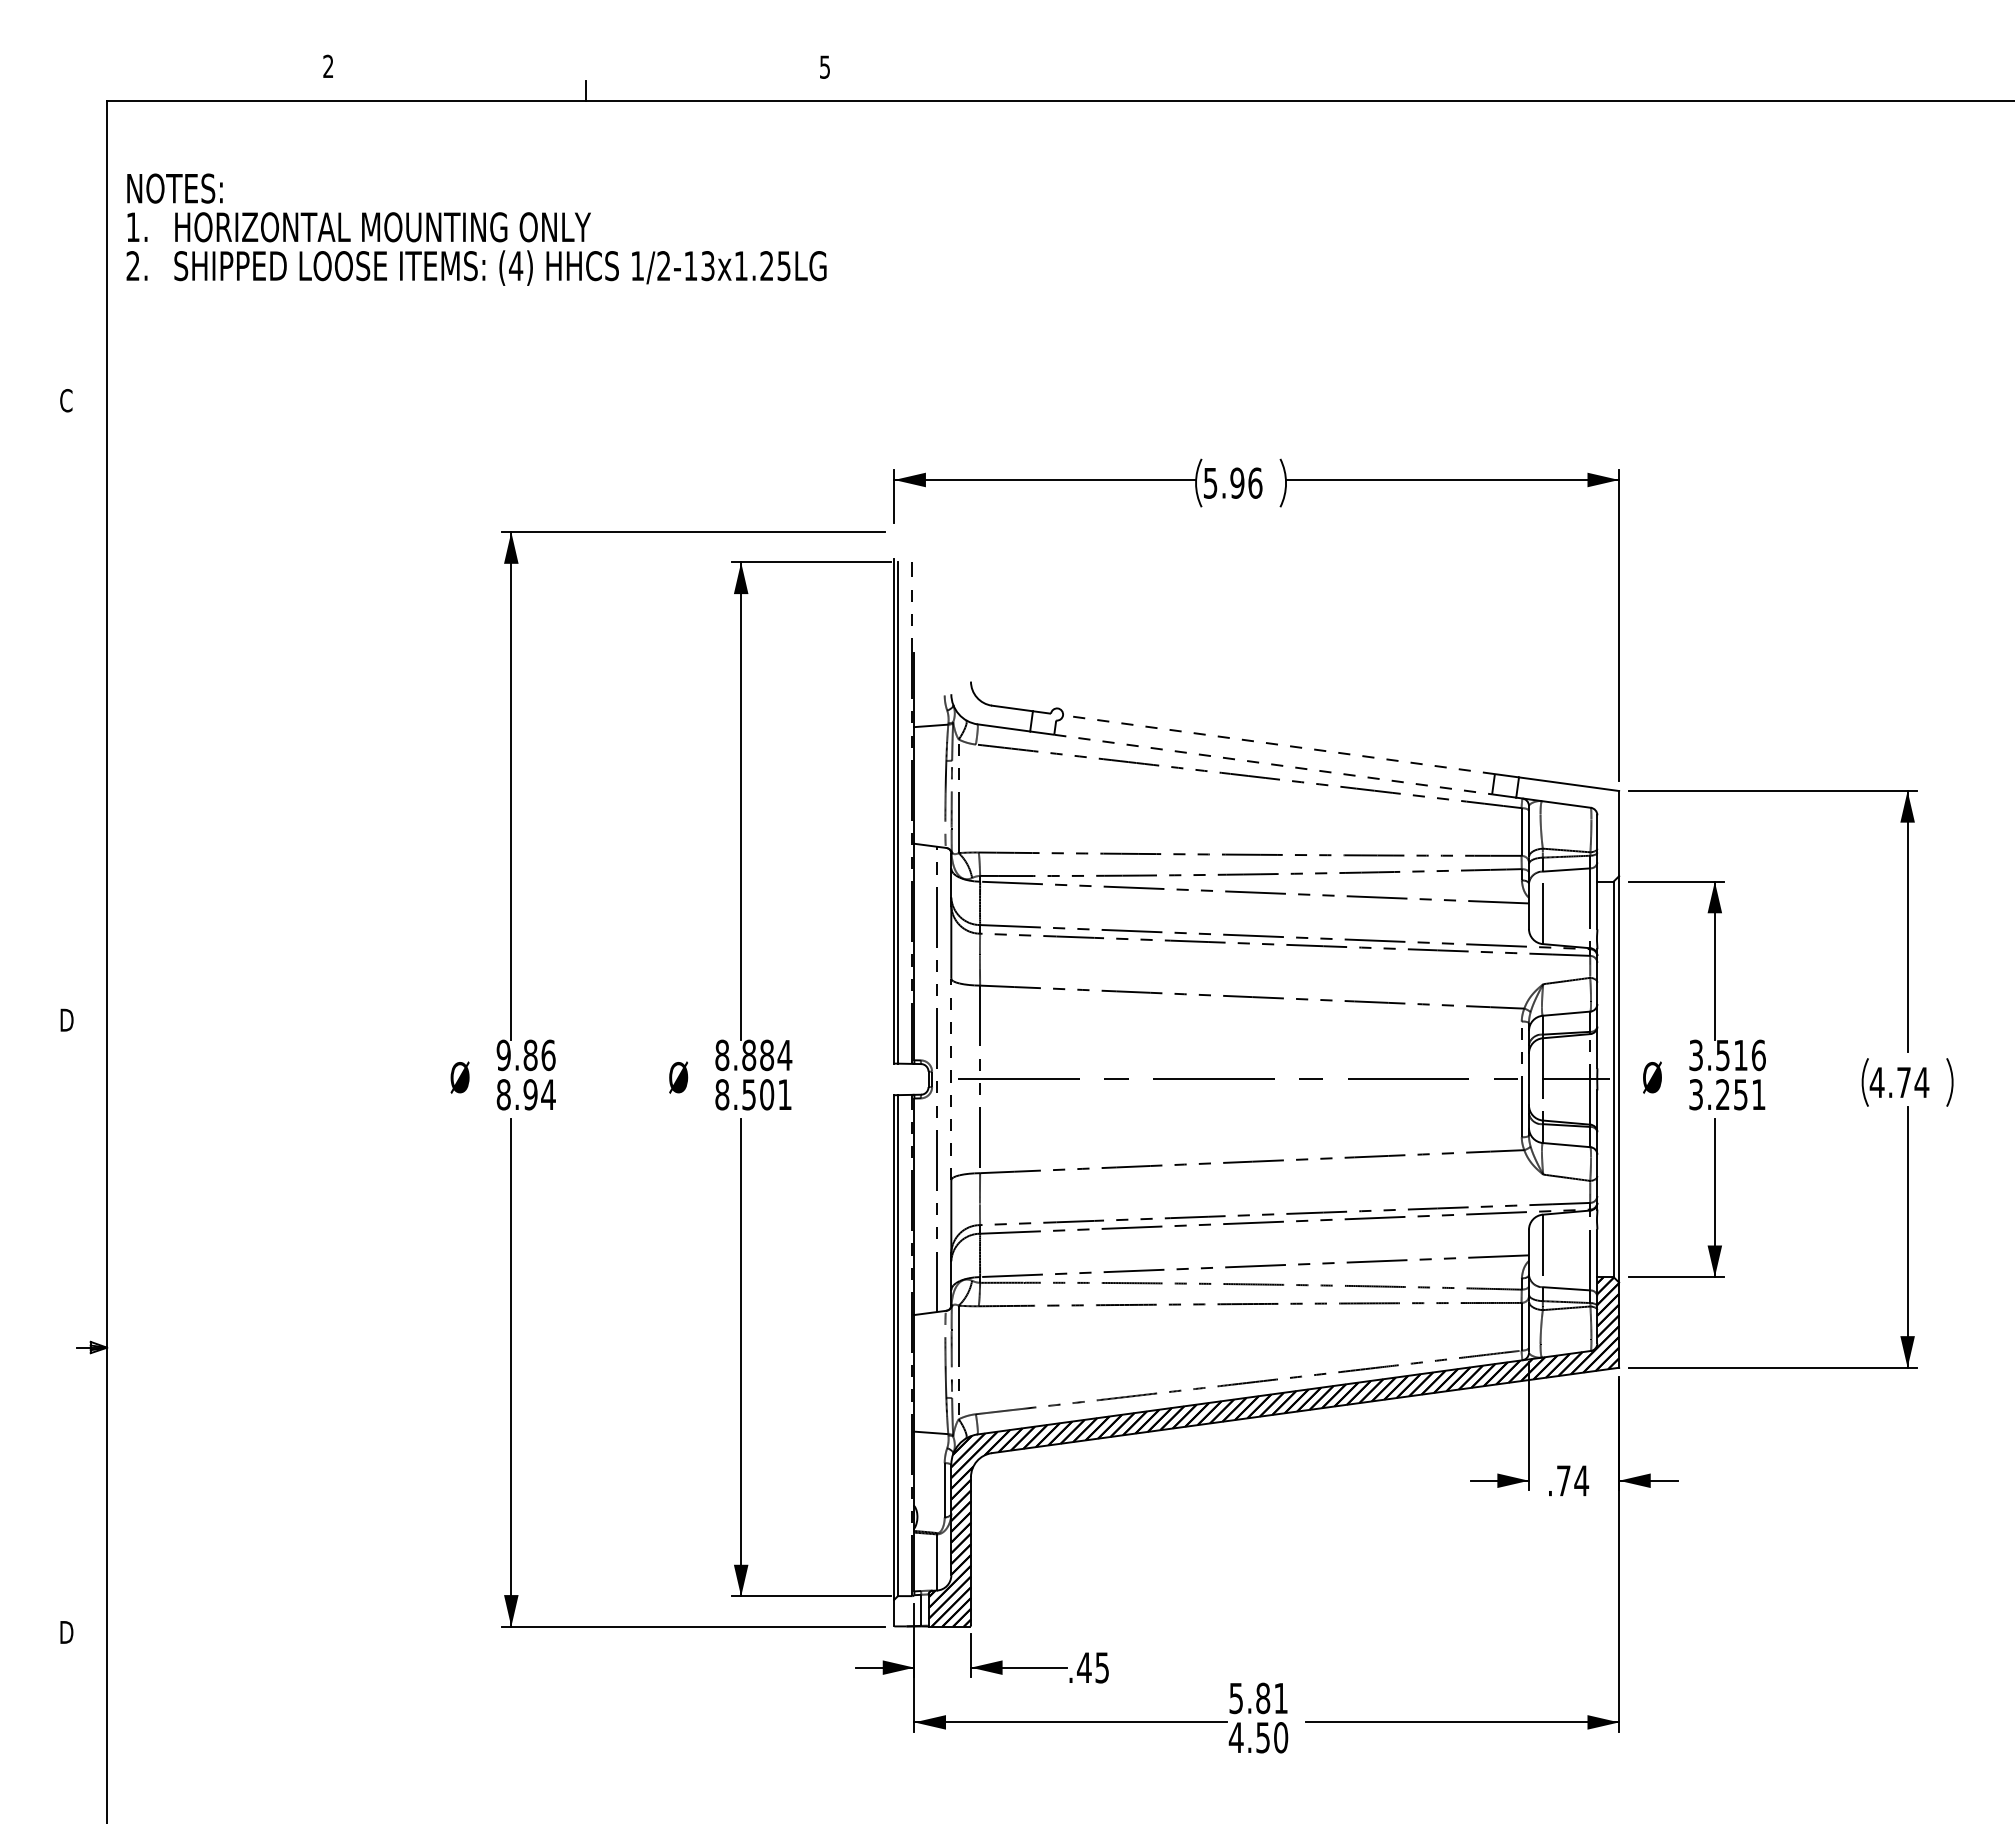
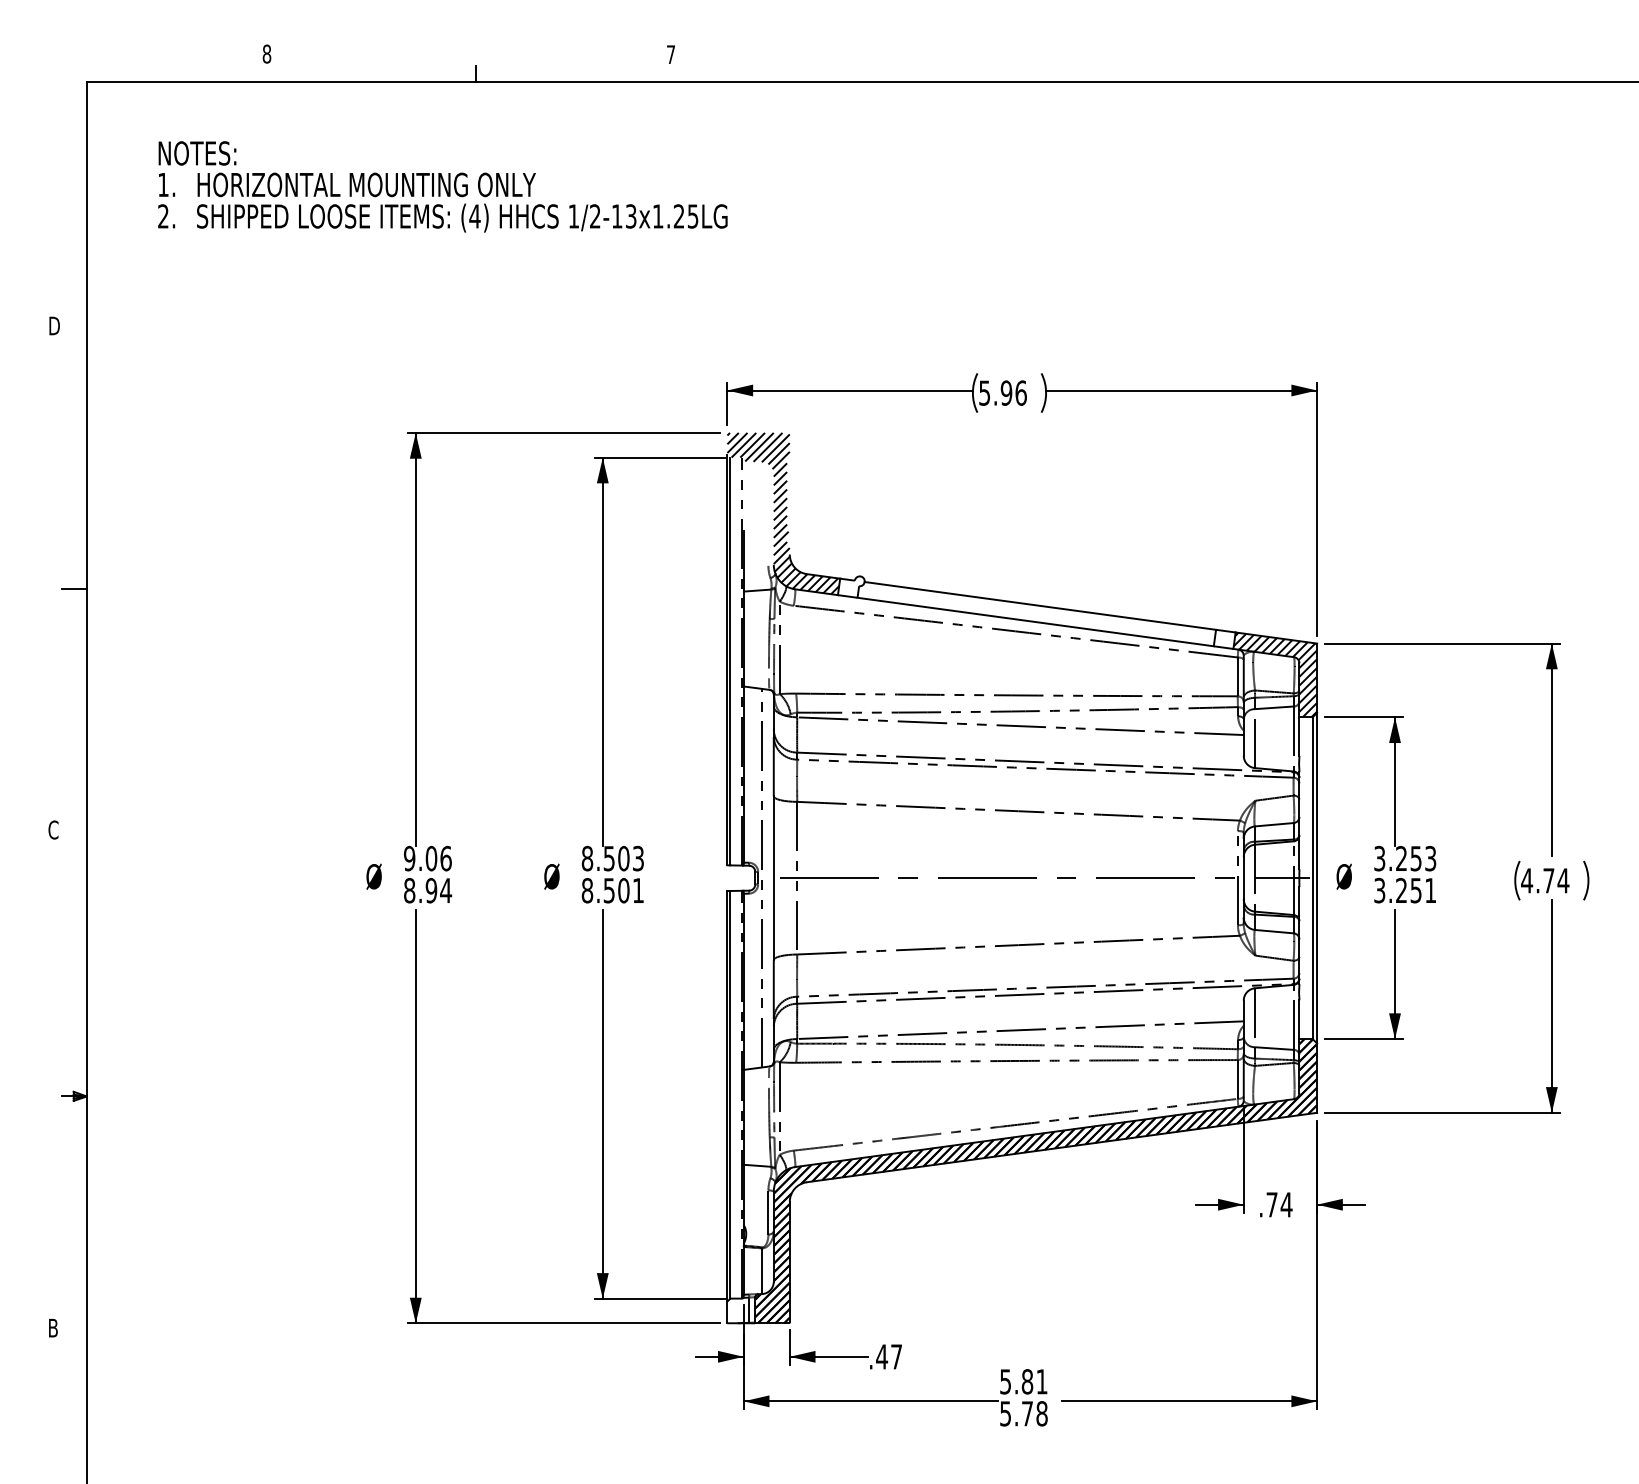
text: (328, 66) -> (267, 54), 2 -> 8
text: (824, 66) -> (670, 54), 5 -> 7
text: (476, 229) -> (442, 186), moved
text: (66, 400) -> (53, 325), C -> D
hatch: (962, 631) -> (782, 513), added
line: (91, 724) -> (74, 589), added
line: (1278, 744) -> (1039, 605), dashed -> solid
line: (1273, 764) -> (1035, 621), dashed -> solid
hatch: (1567, 829) -> (1275, 674), added
text: (66, 1019) -> (53, 829), D -> C
text: (530, 1055) -> (431, 858), 9.86 -> 9.06
text: (767, 1055) -> (624, 858), 8.884 -> 8.503
text: (1740, 1055) -> (1415, 858), 3.516 -> 3.253
line: (951, 1079) -> (773, 878), dashed -> solid
text: (67, 1632) -> (54, 1328), D -> B
text: (1101, 1667) -> (895, 1356), .45 -> .47
text: (1258, 1737) -> (1023, 1413), 4.50 -> 5.78

